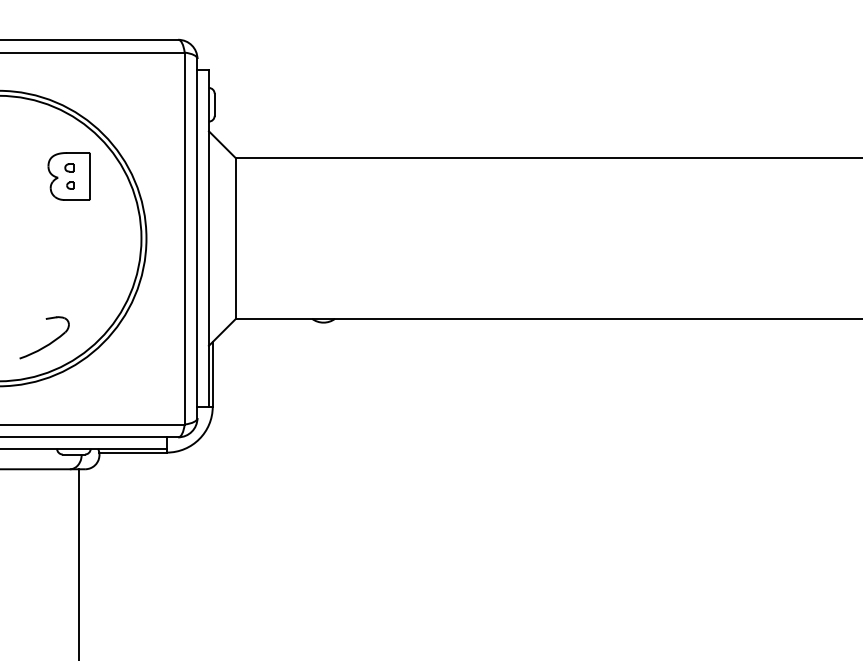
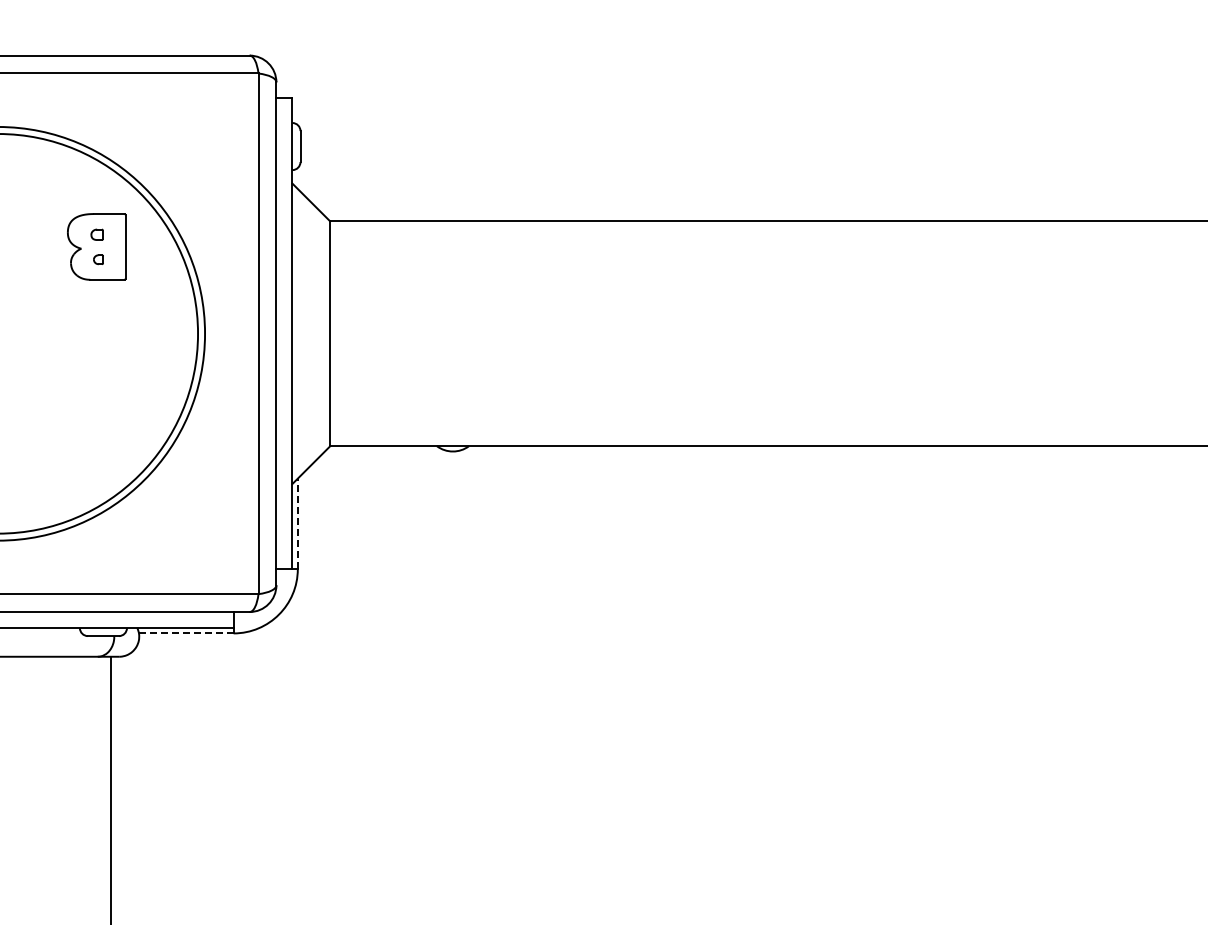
part: (48, 344) -> (67, 481), removed
line: (212, 374) -> (297, 523), solid -> dashed
line: (133, 452) -> (186, 633), solid -> dashed

